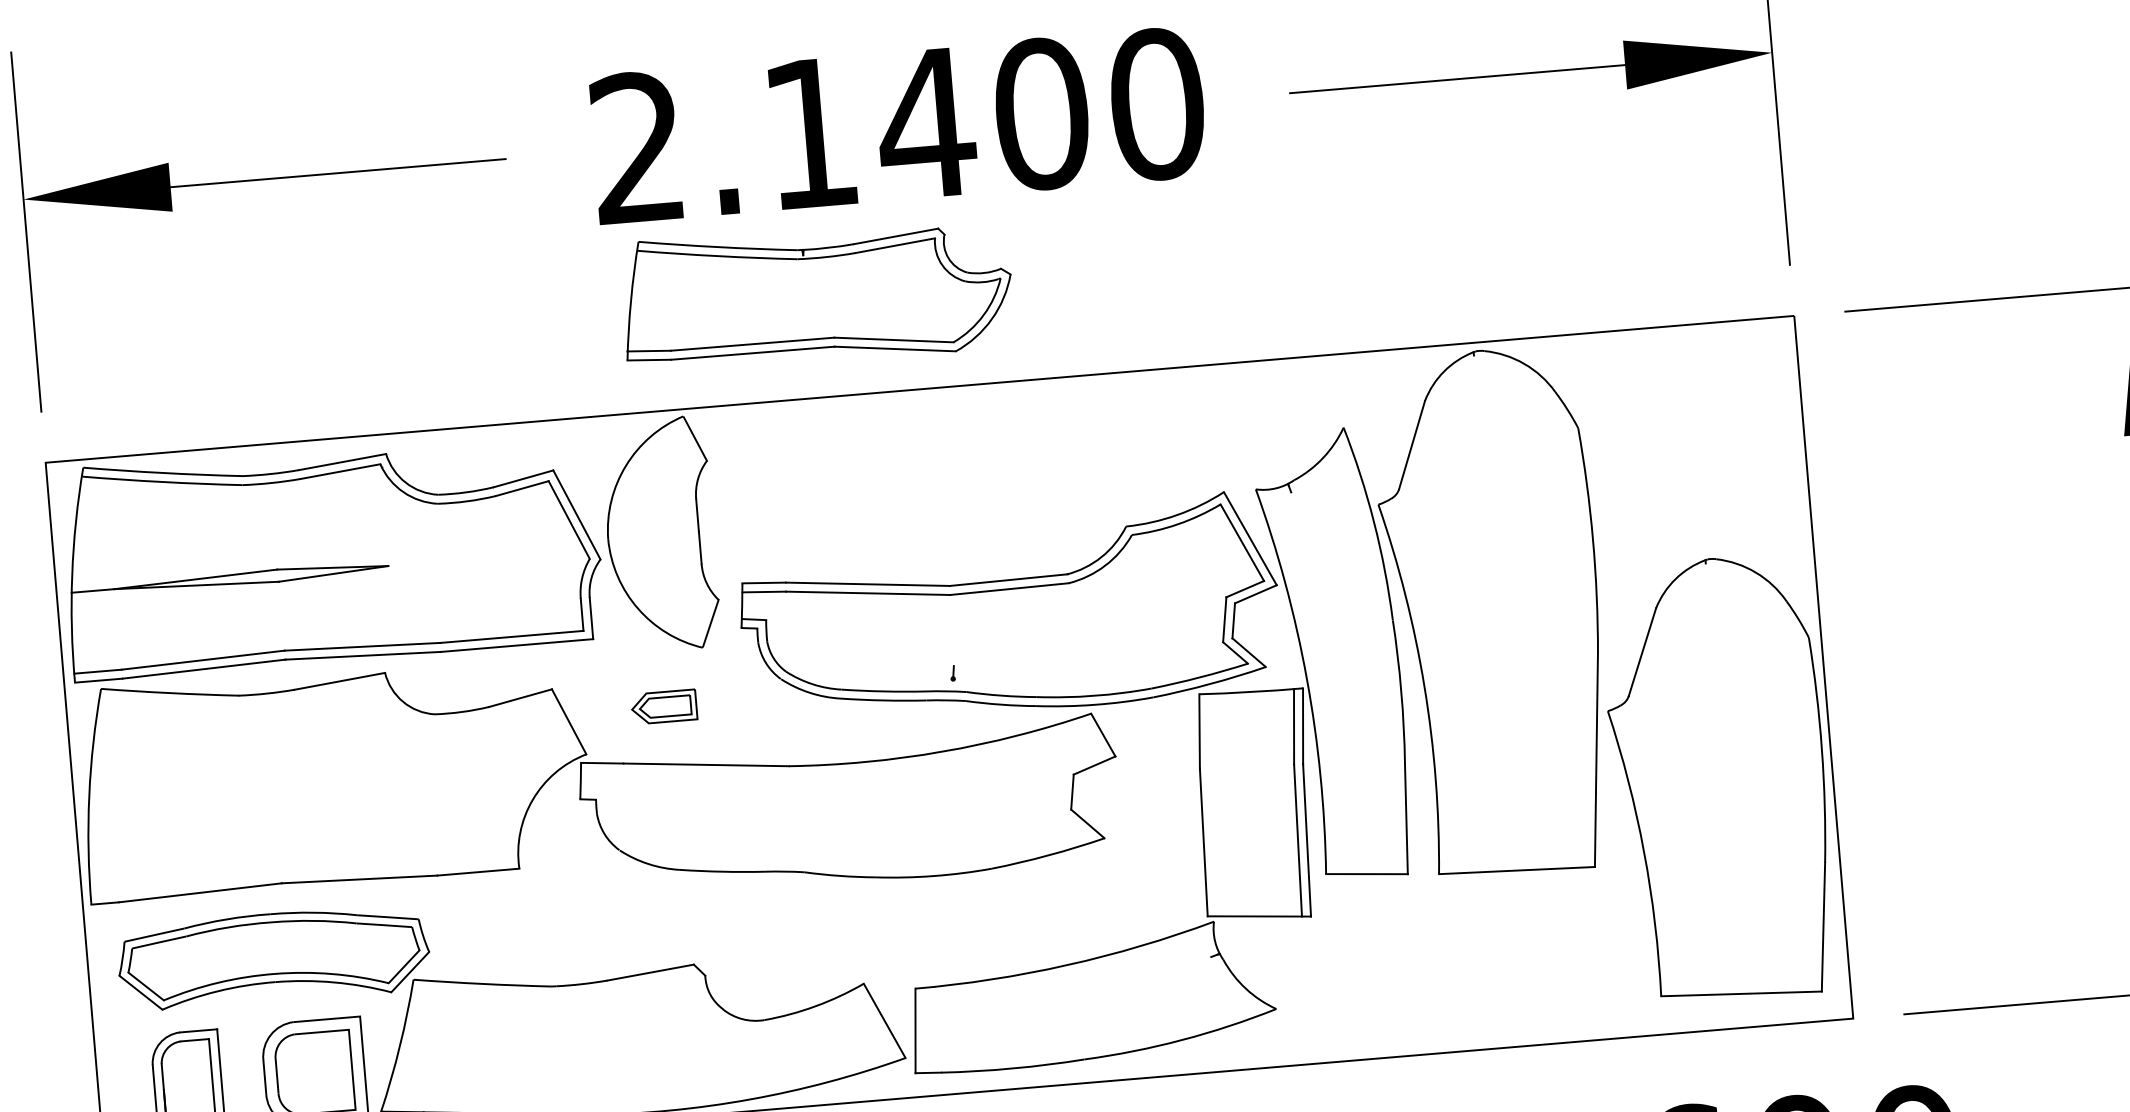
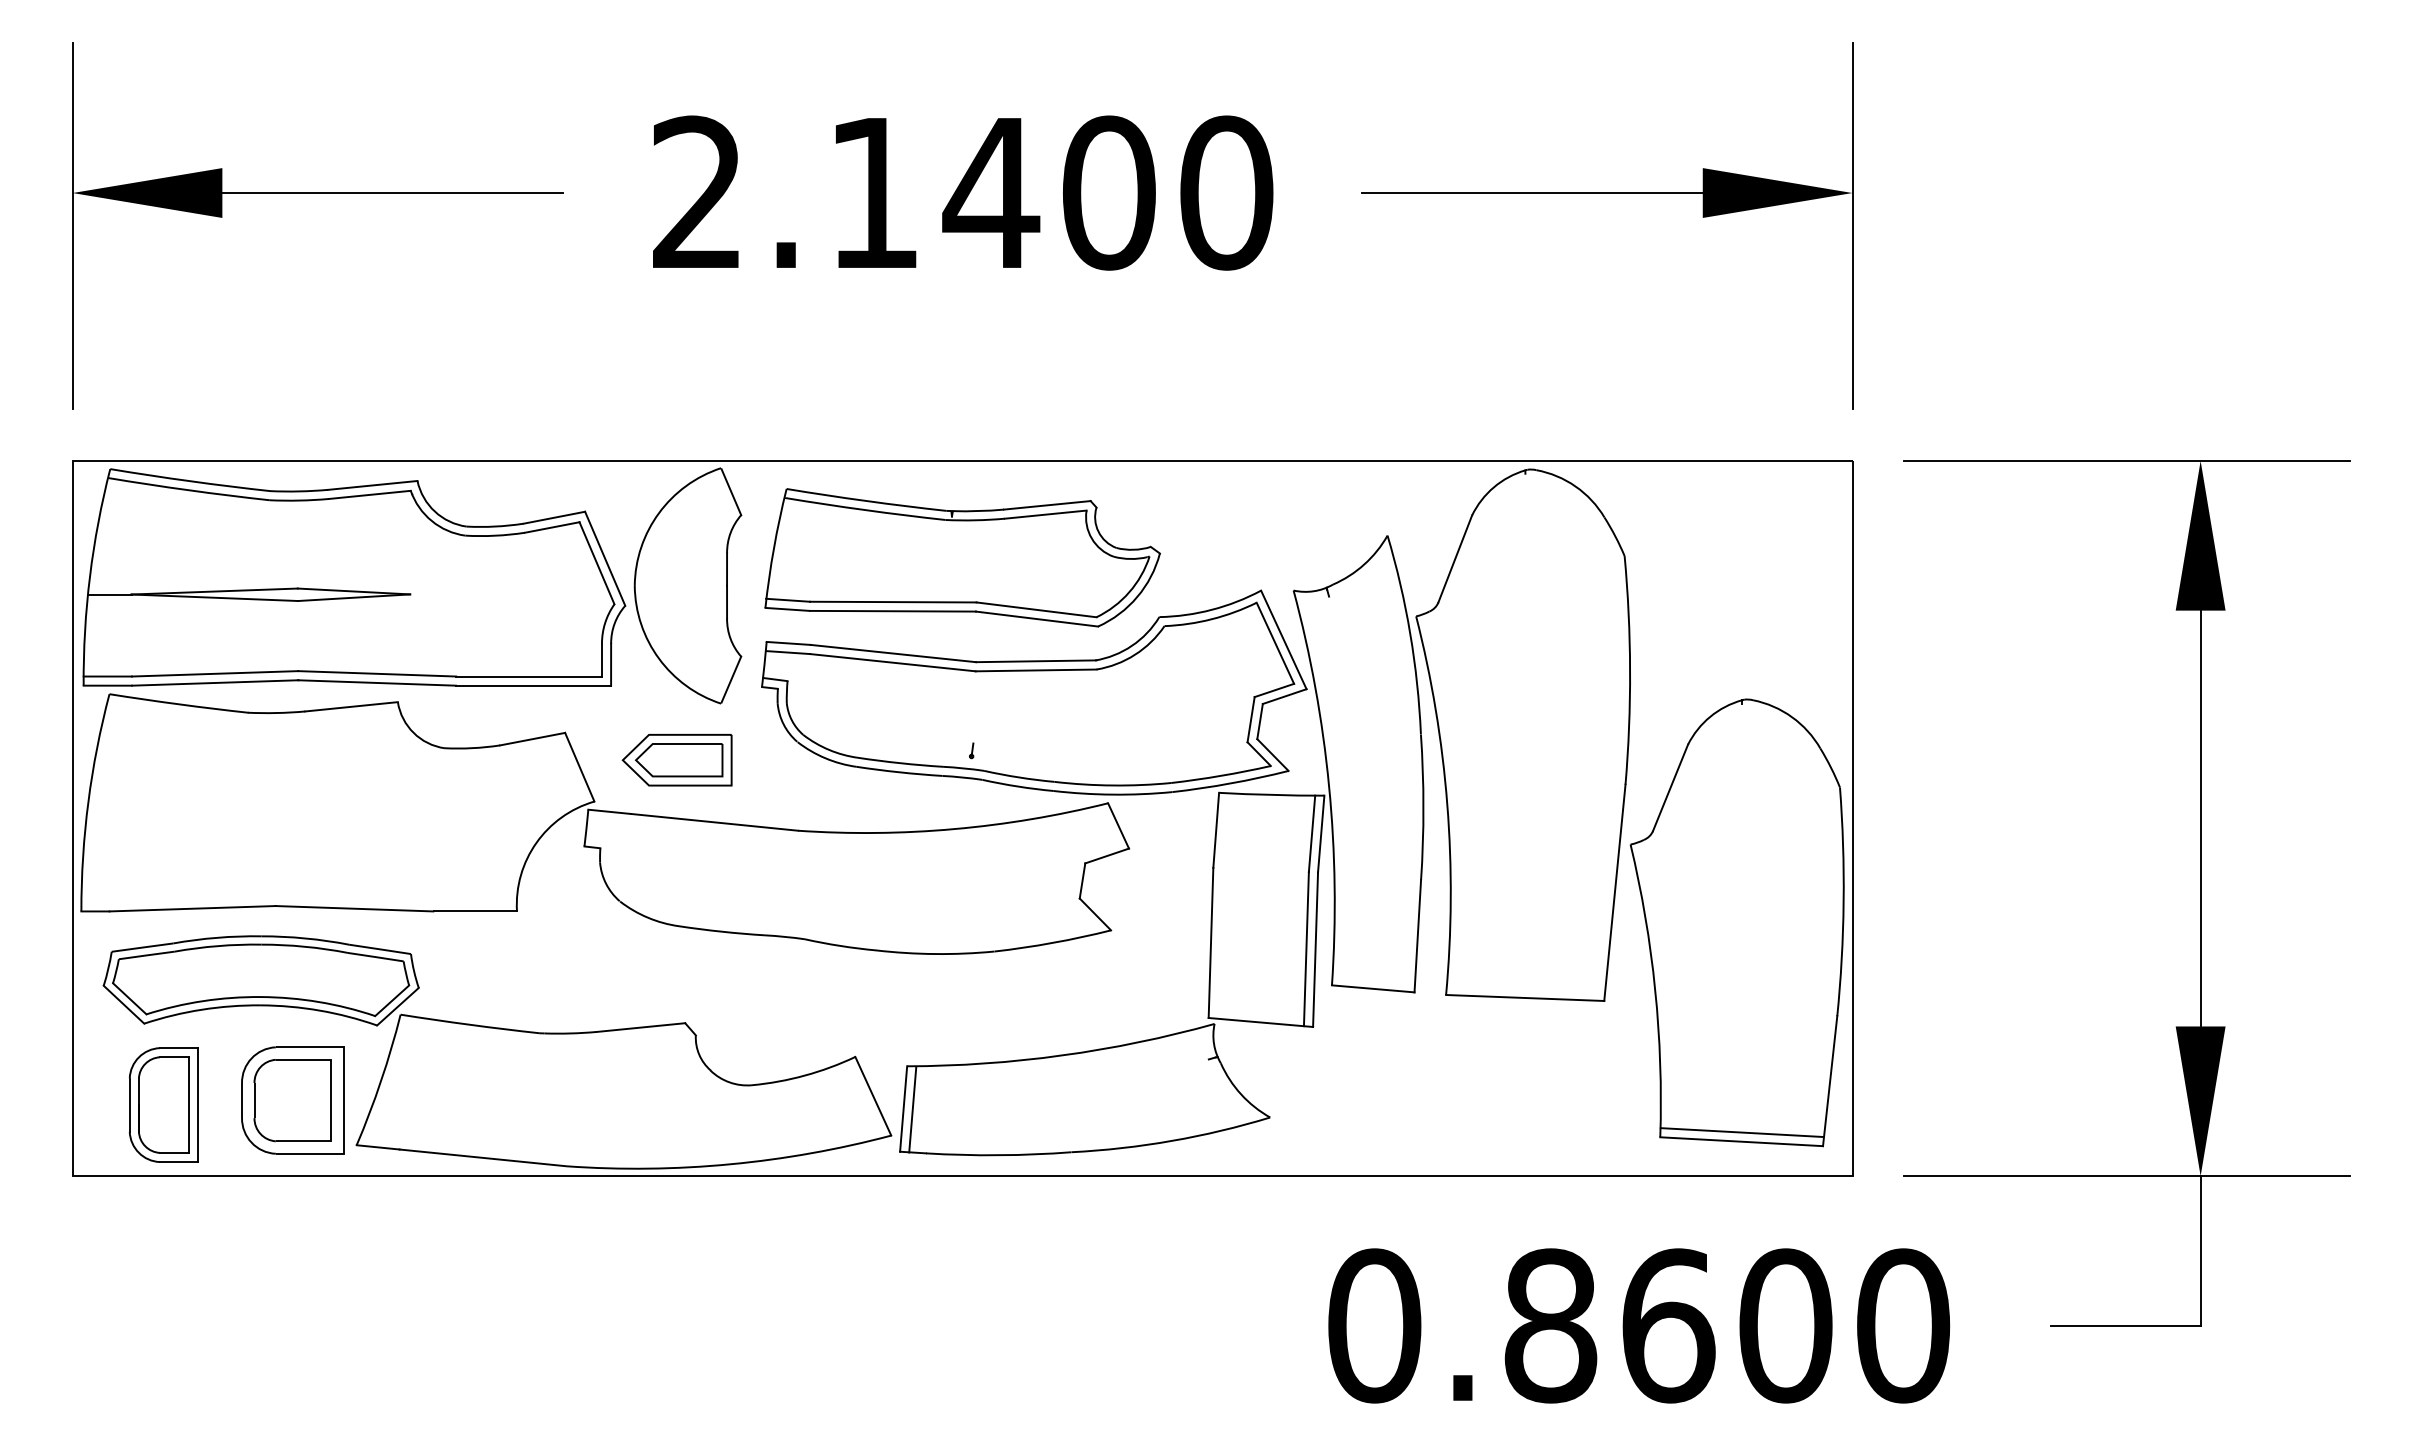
part: (816, 294) -> (962, 557), moved
part: (663, 707) -> (676, 760), size x1.67
line: (1740, 984) -> (1741, 1132), added
line: (924, 1030) -> (912, 1109), added

